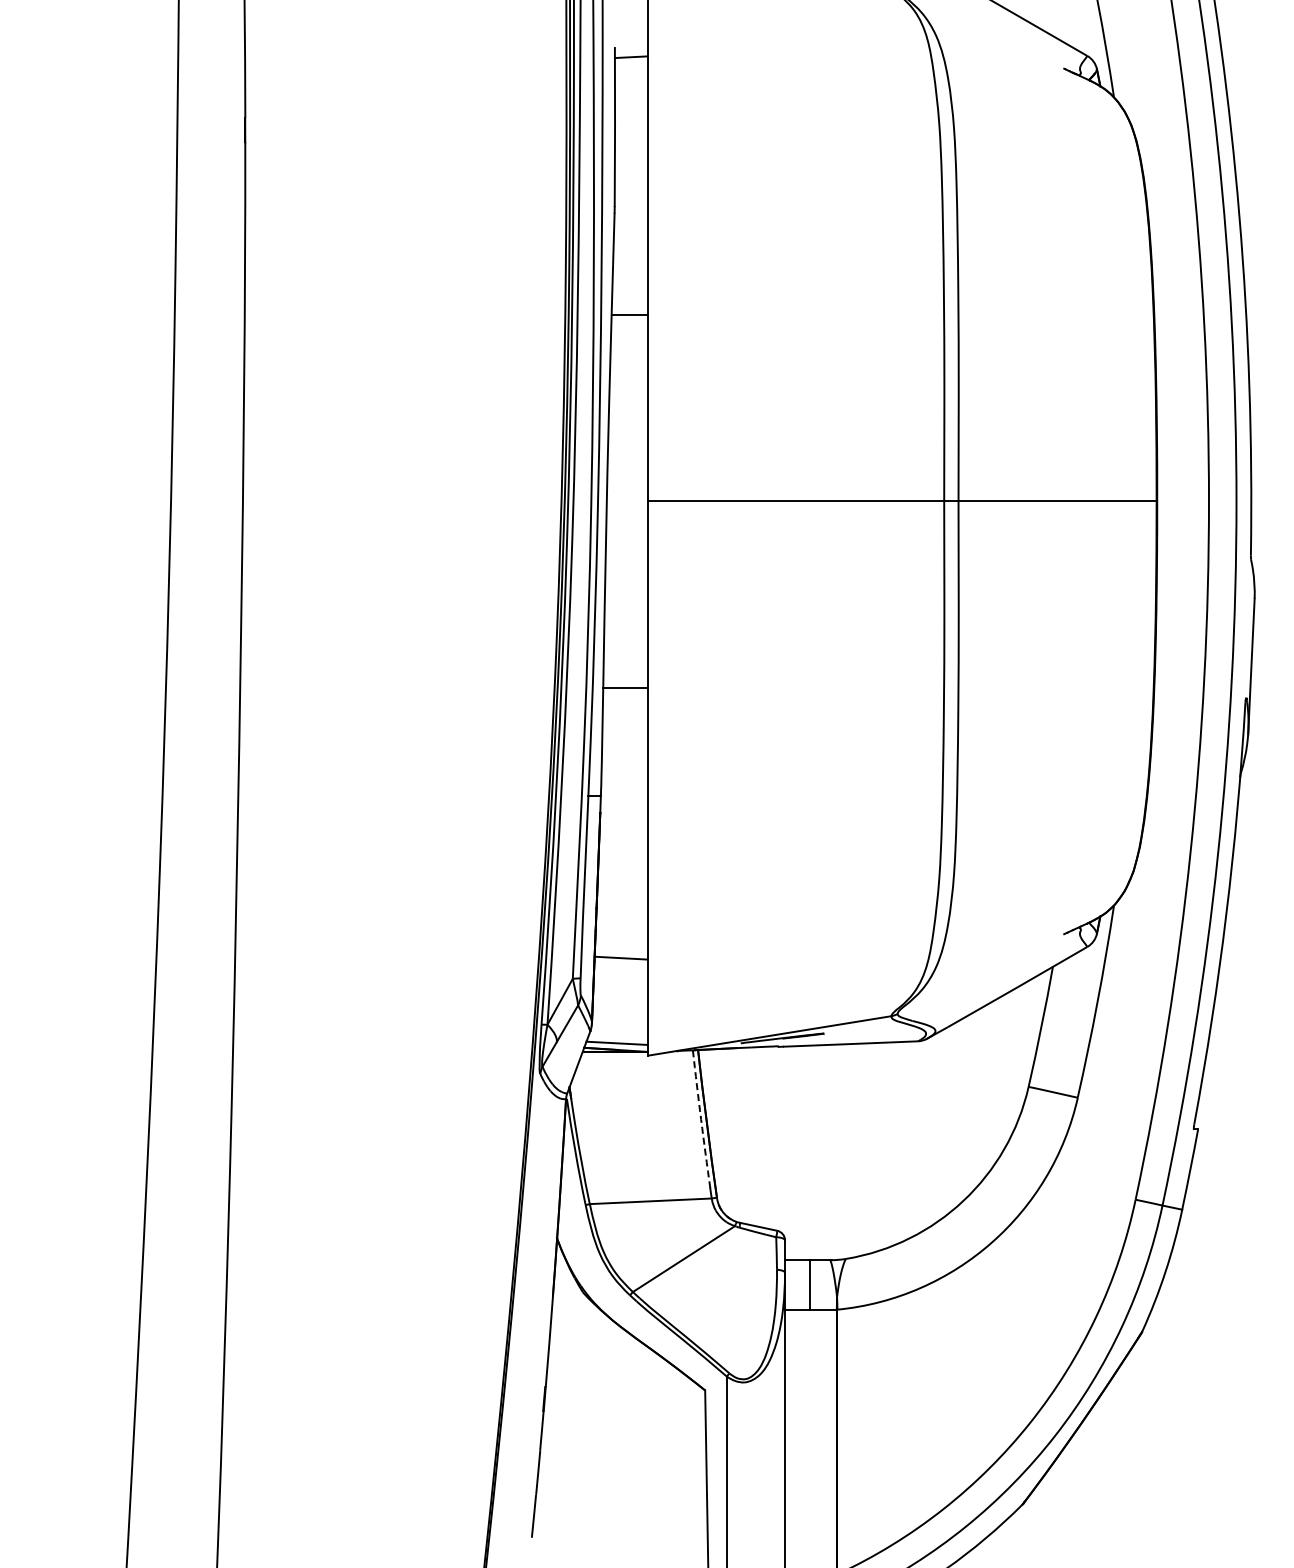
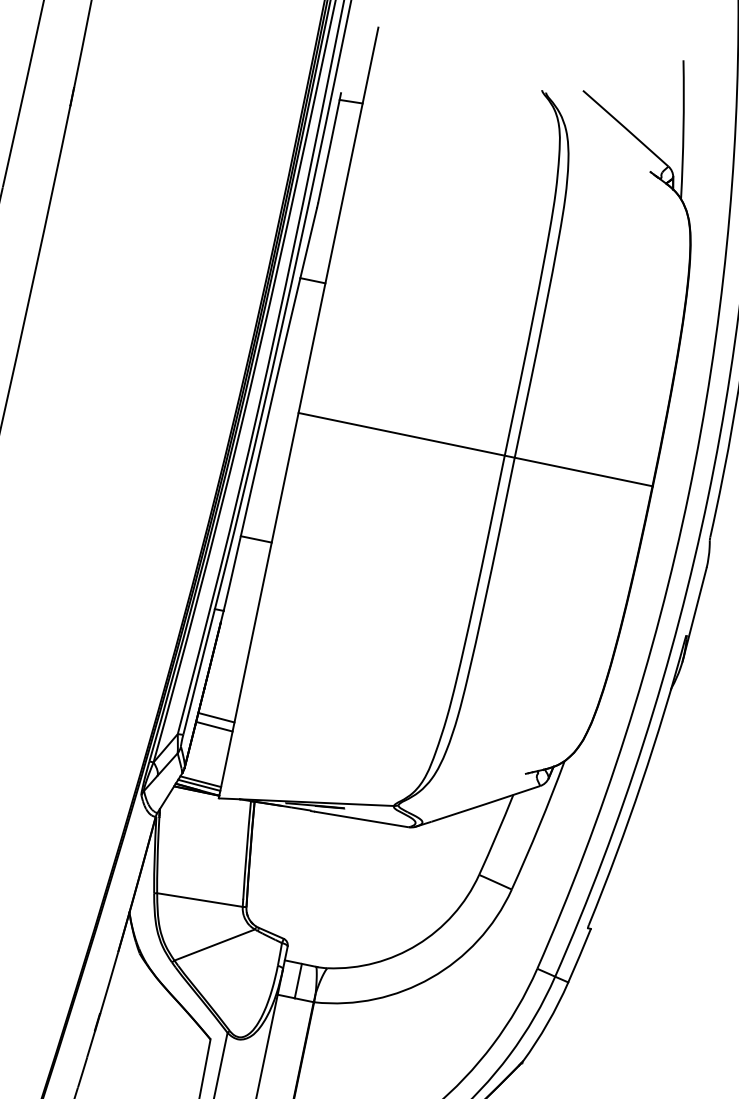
line: (621, 944) -> (216, 717), added
line: (617, 1037) -> (200, 781), added
arc: (701, 1119) -> (247, 850), dashed -> solid

